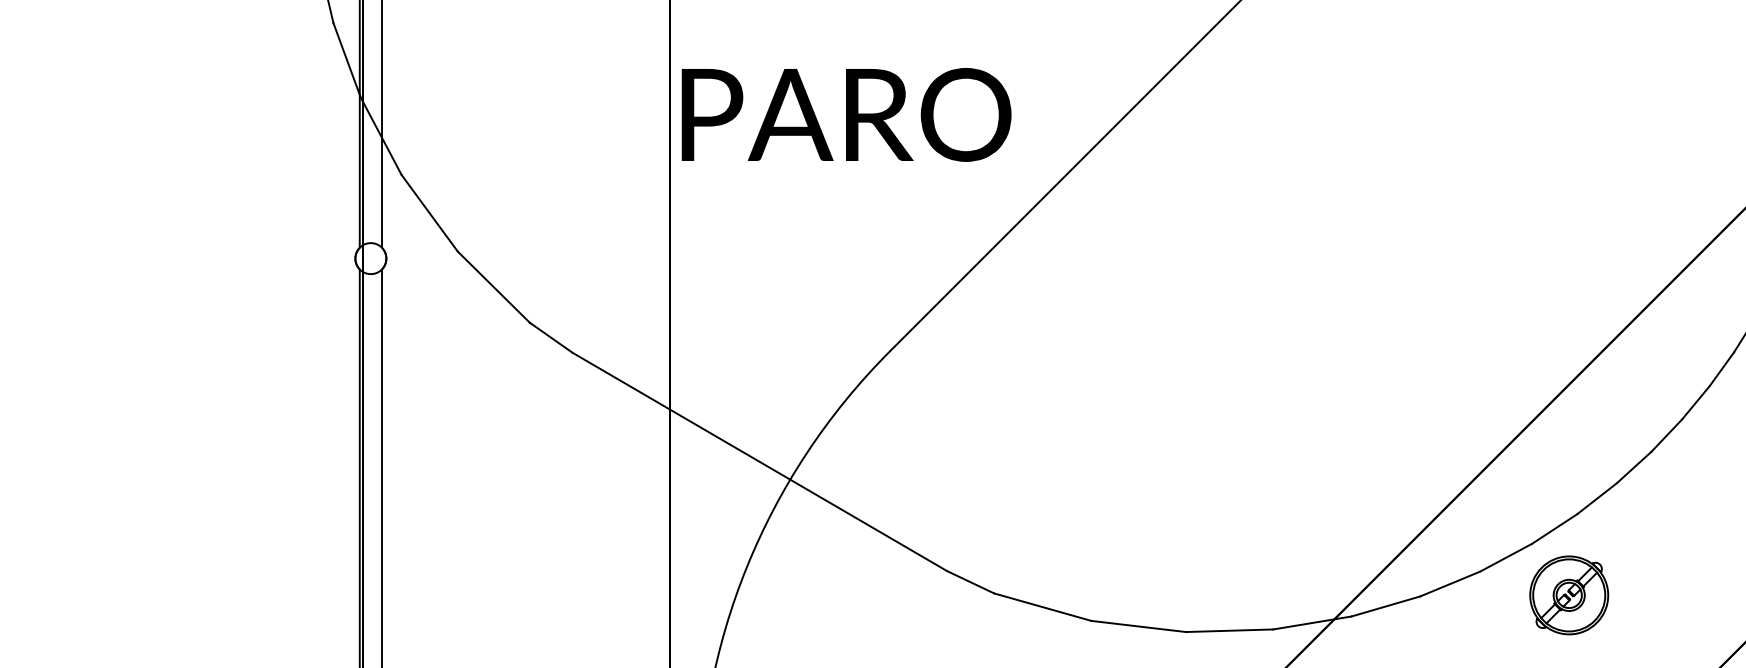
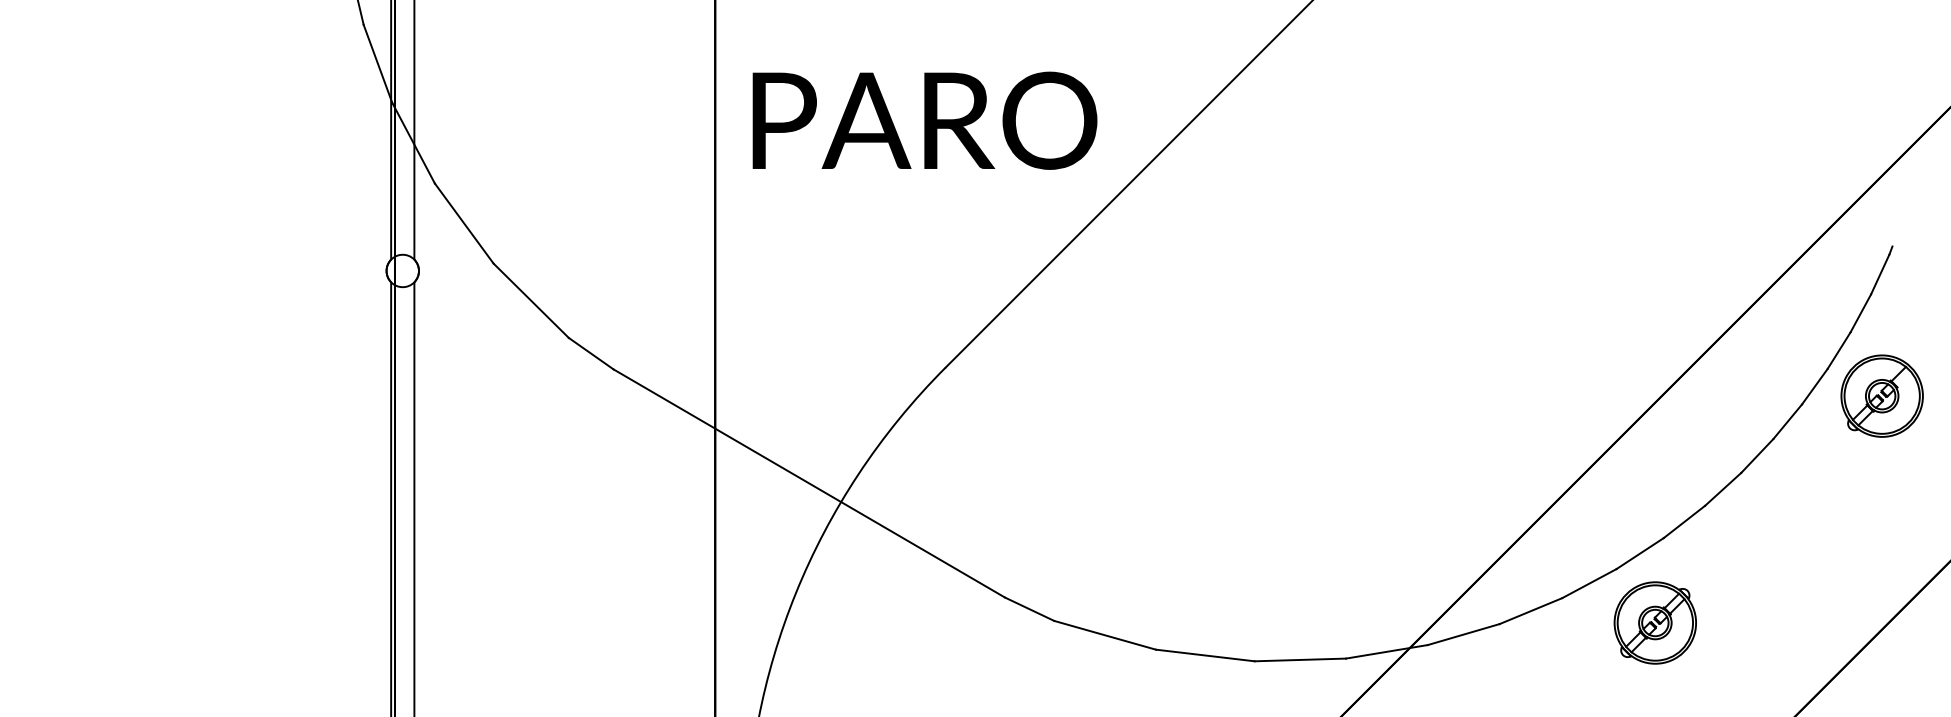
text: (846, 114) -> (924, 120), moved

